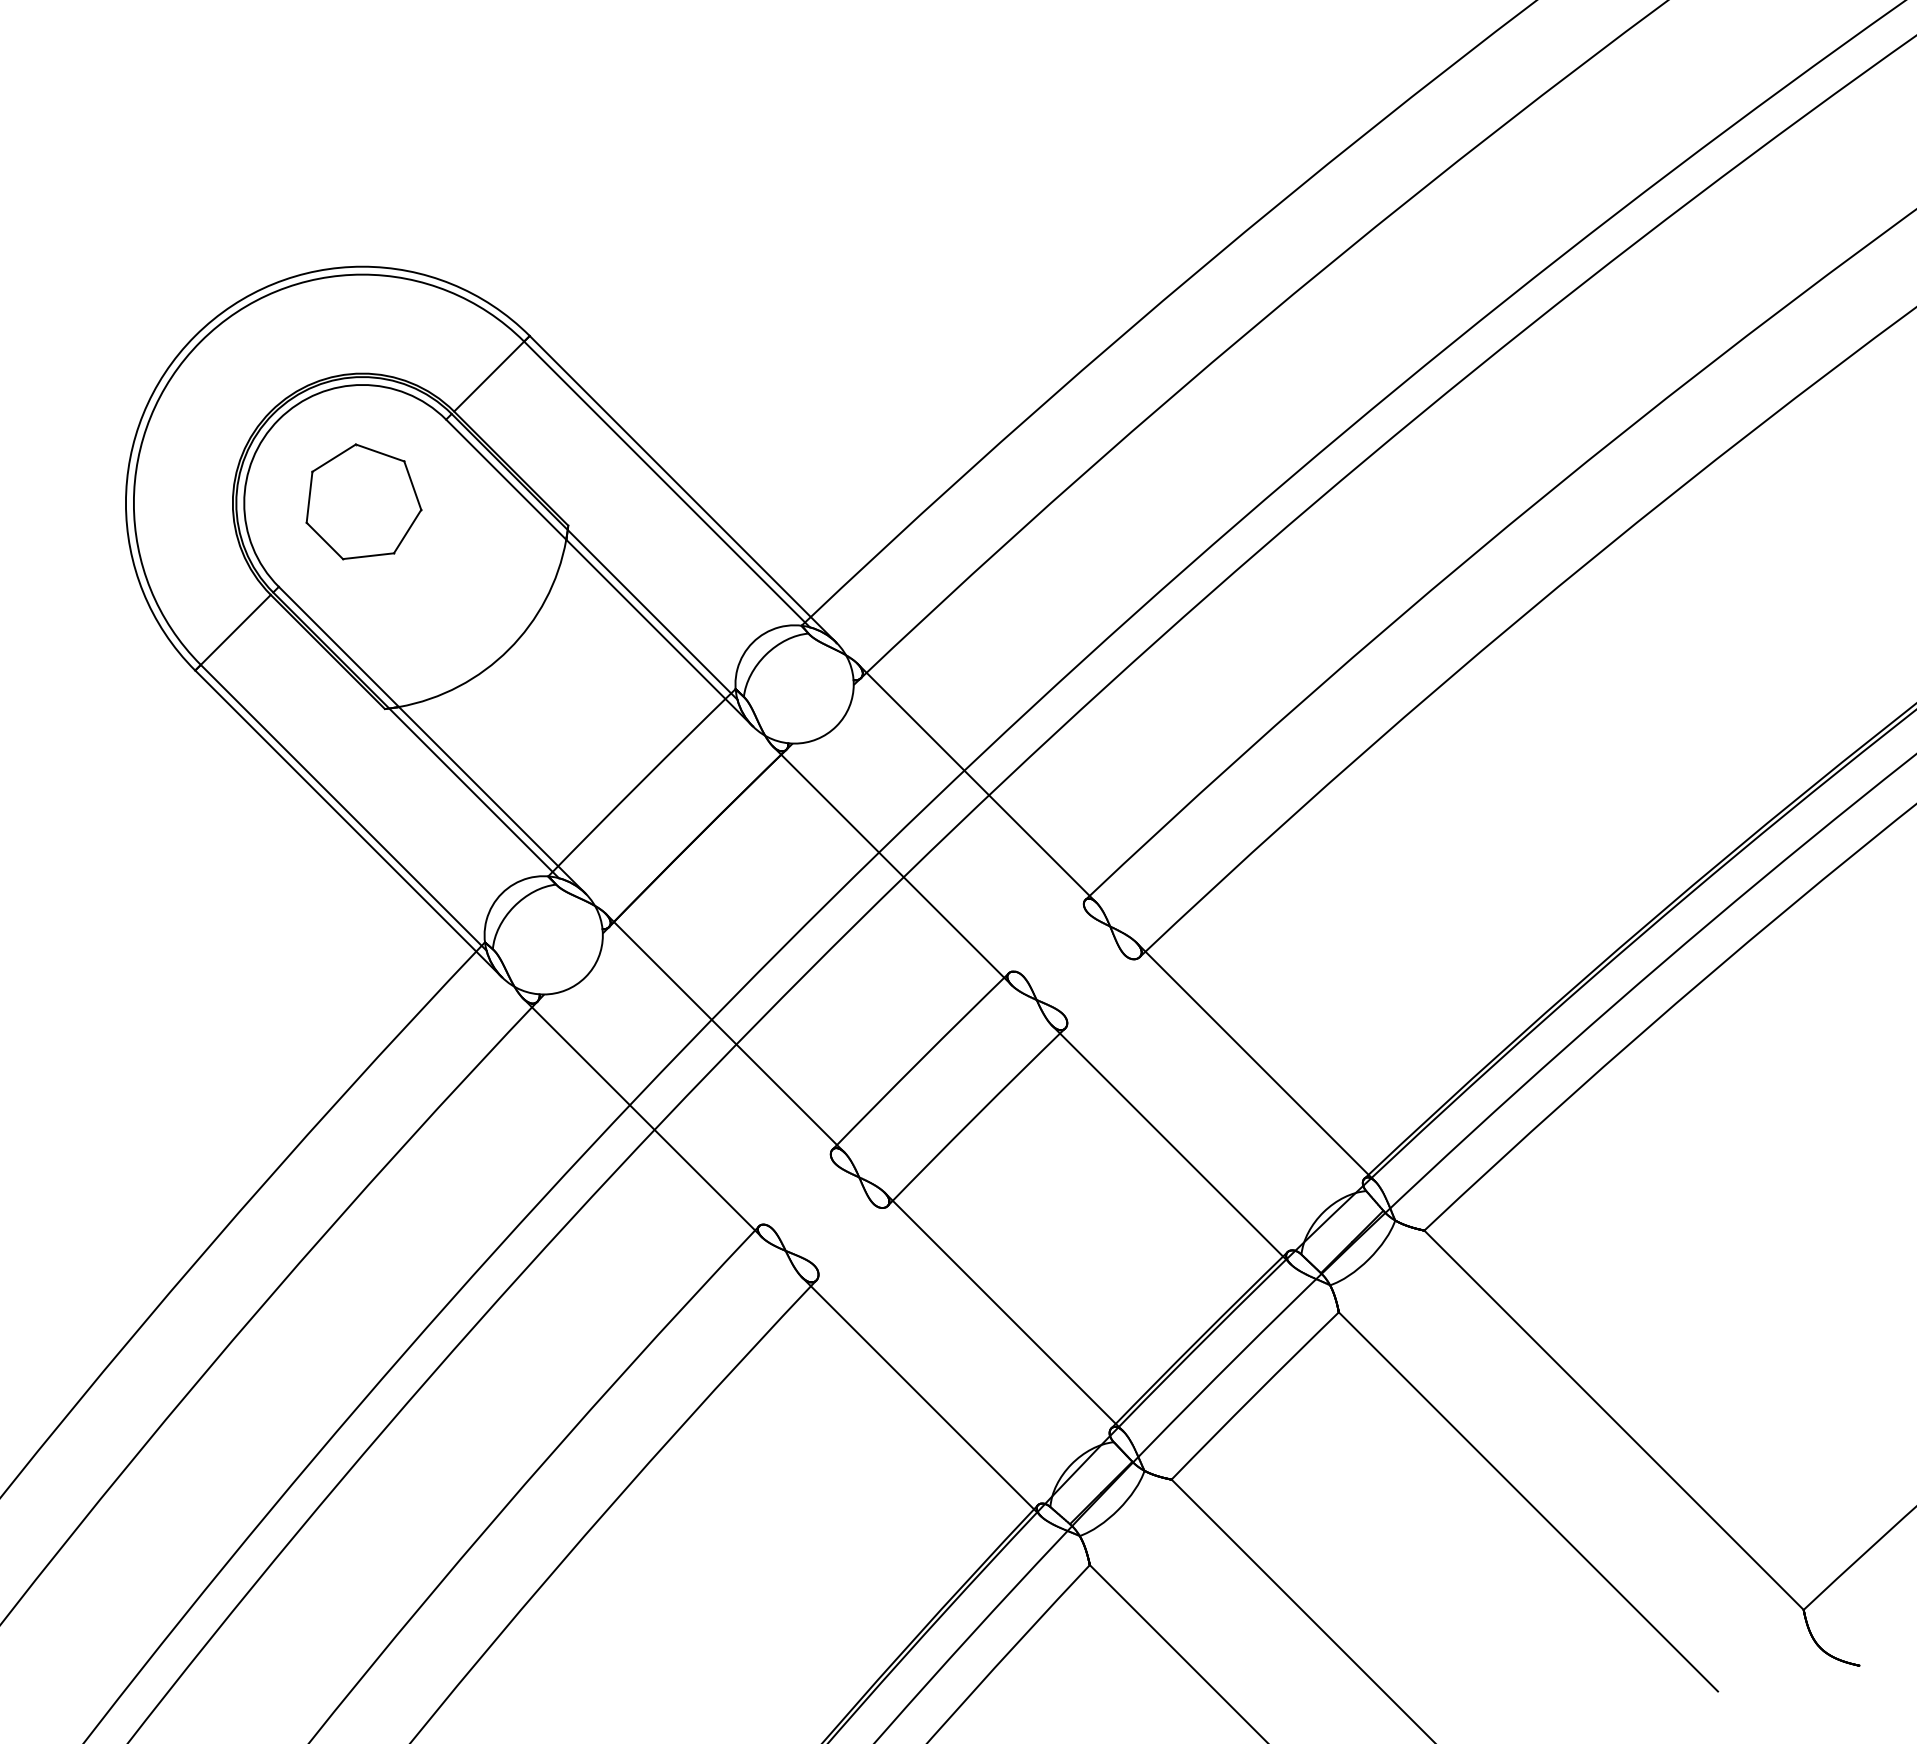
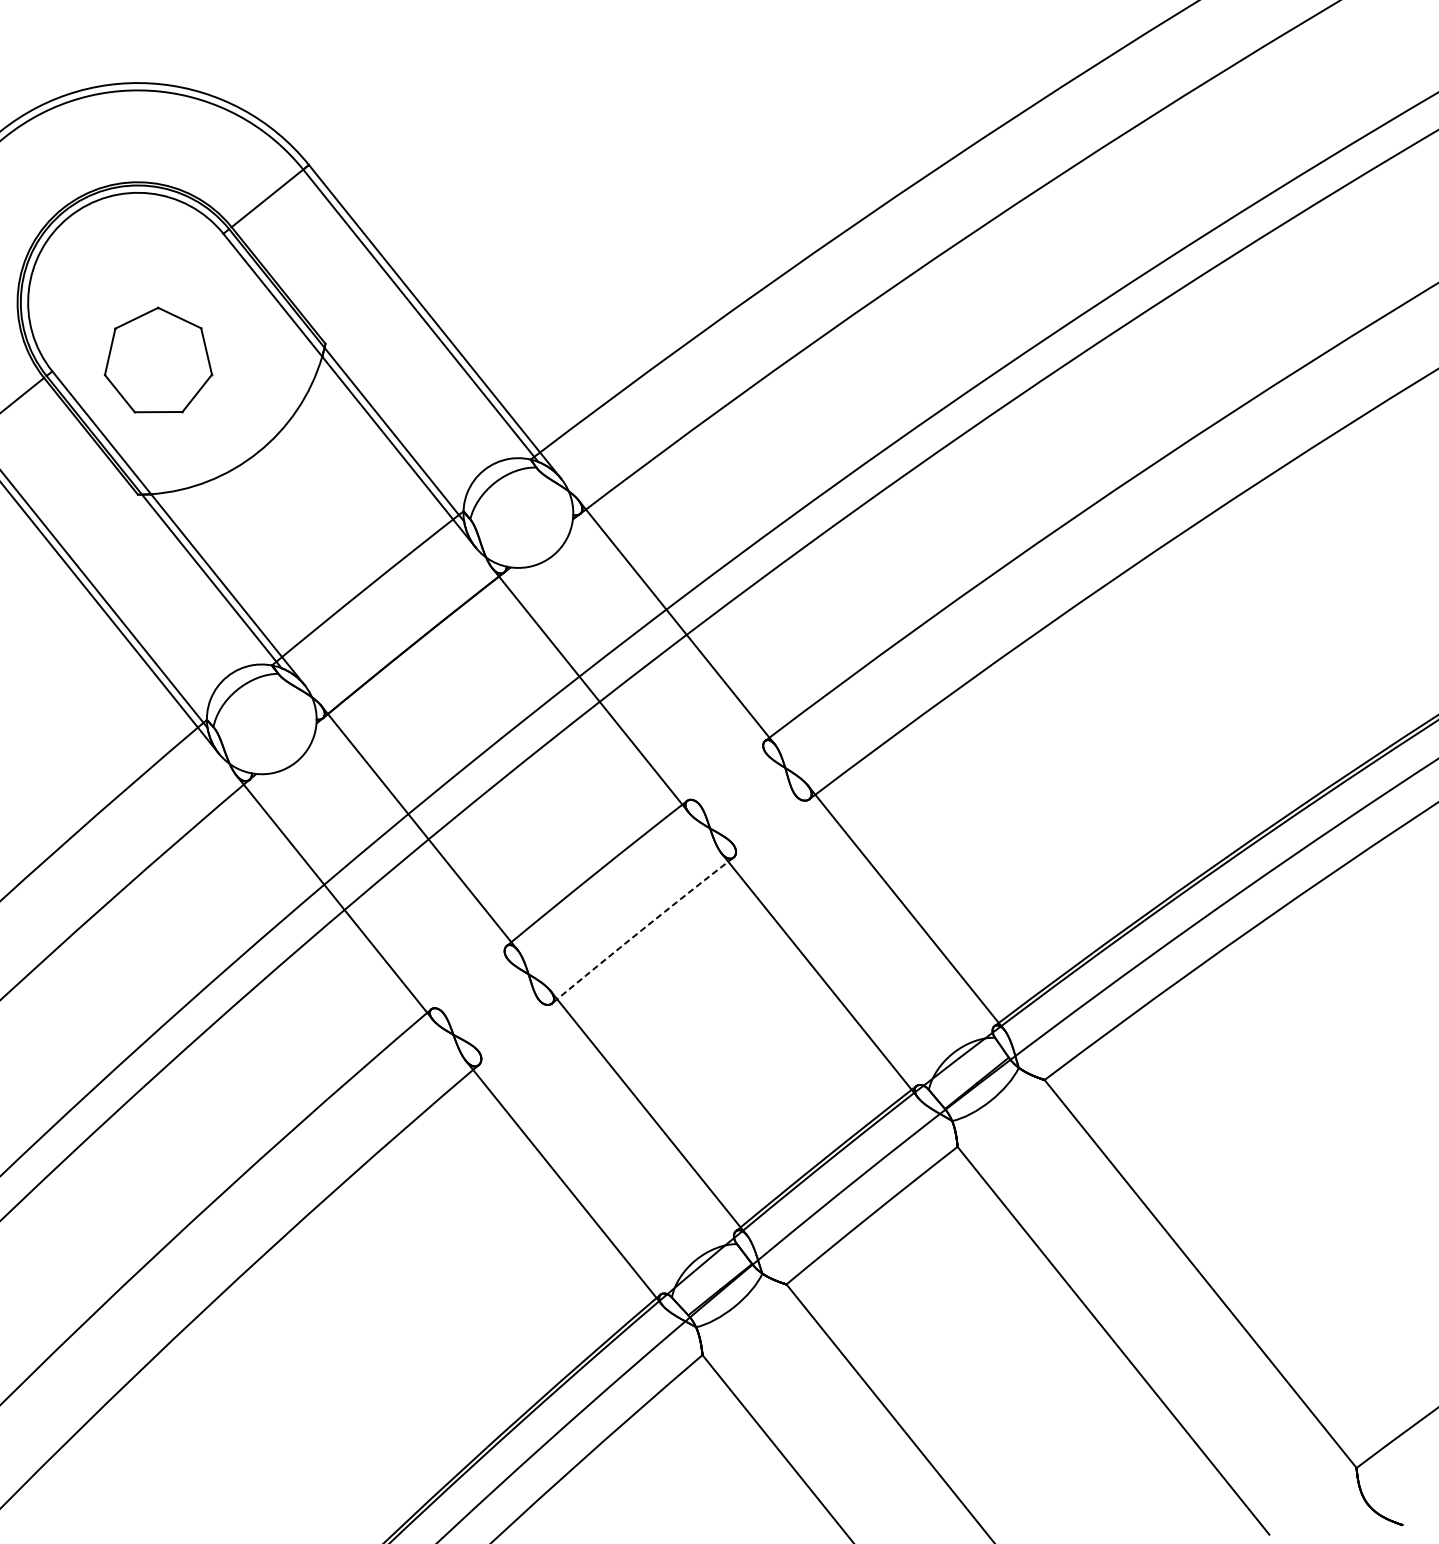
part: (363, 501) -> (159, 361), moved
arc: (975, 1116) -> (641, 929), solid -> dashed

